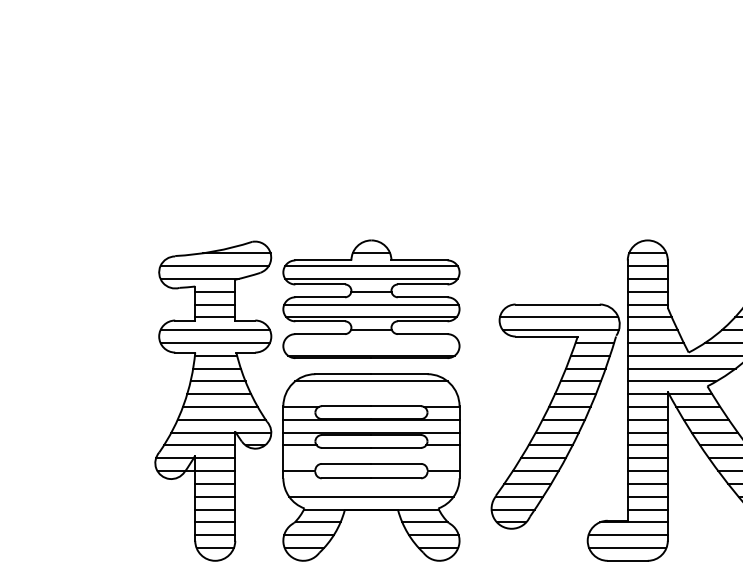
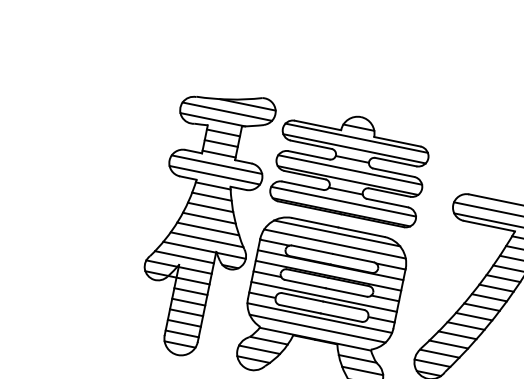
line: (371, 342) -> (343, 201), added
line: (371, 394) -> (335, 244), added
line: (371, 458) -> (324, 297), added
line: (371, 483) -> (319, 317), added

